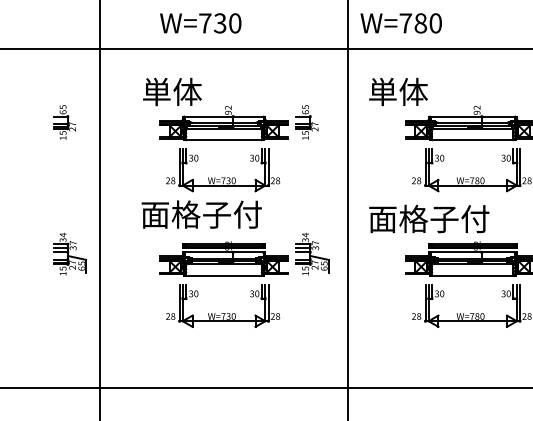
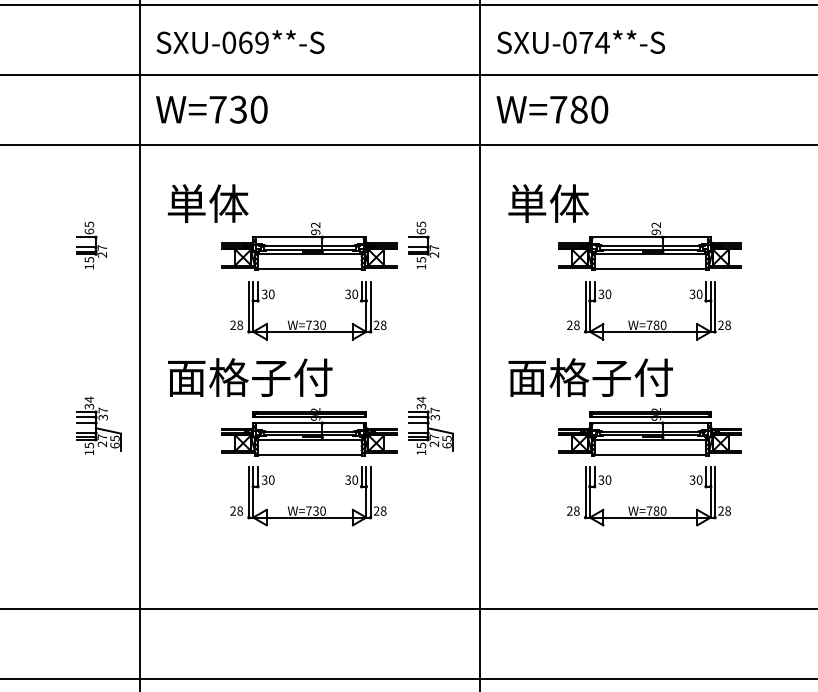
text: (200, 23) -> (211, 109), moved
text: (171, 91) -> (207, 203), moved
text: (201, 214) -> (250, 377), moved

